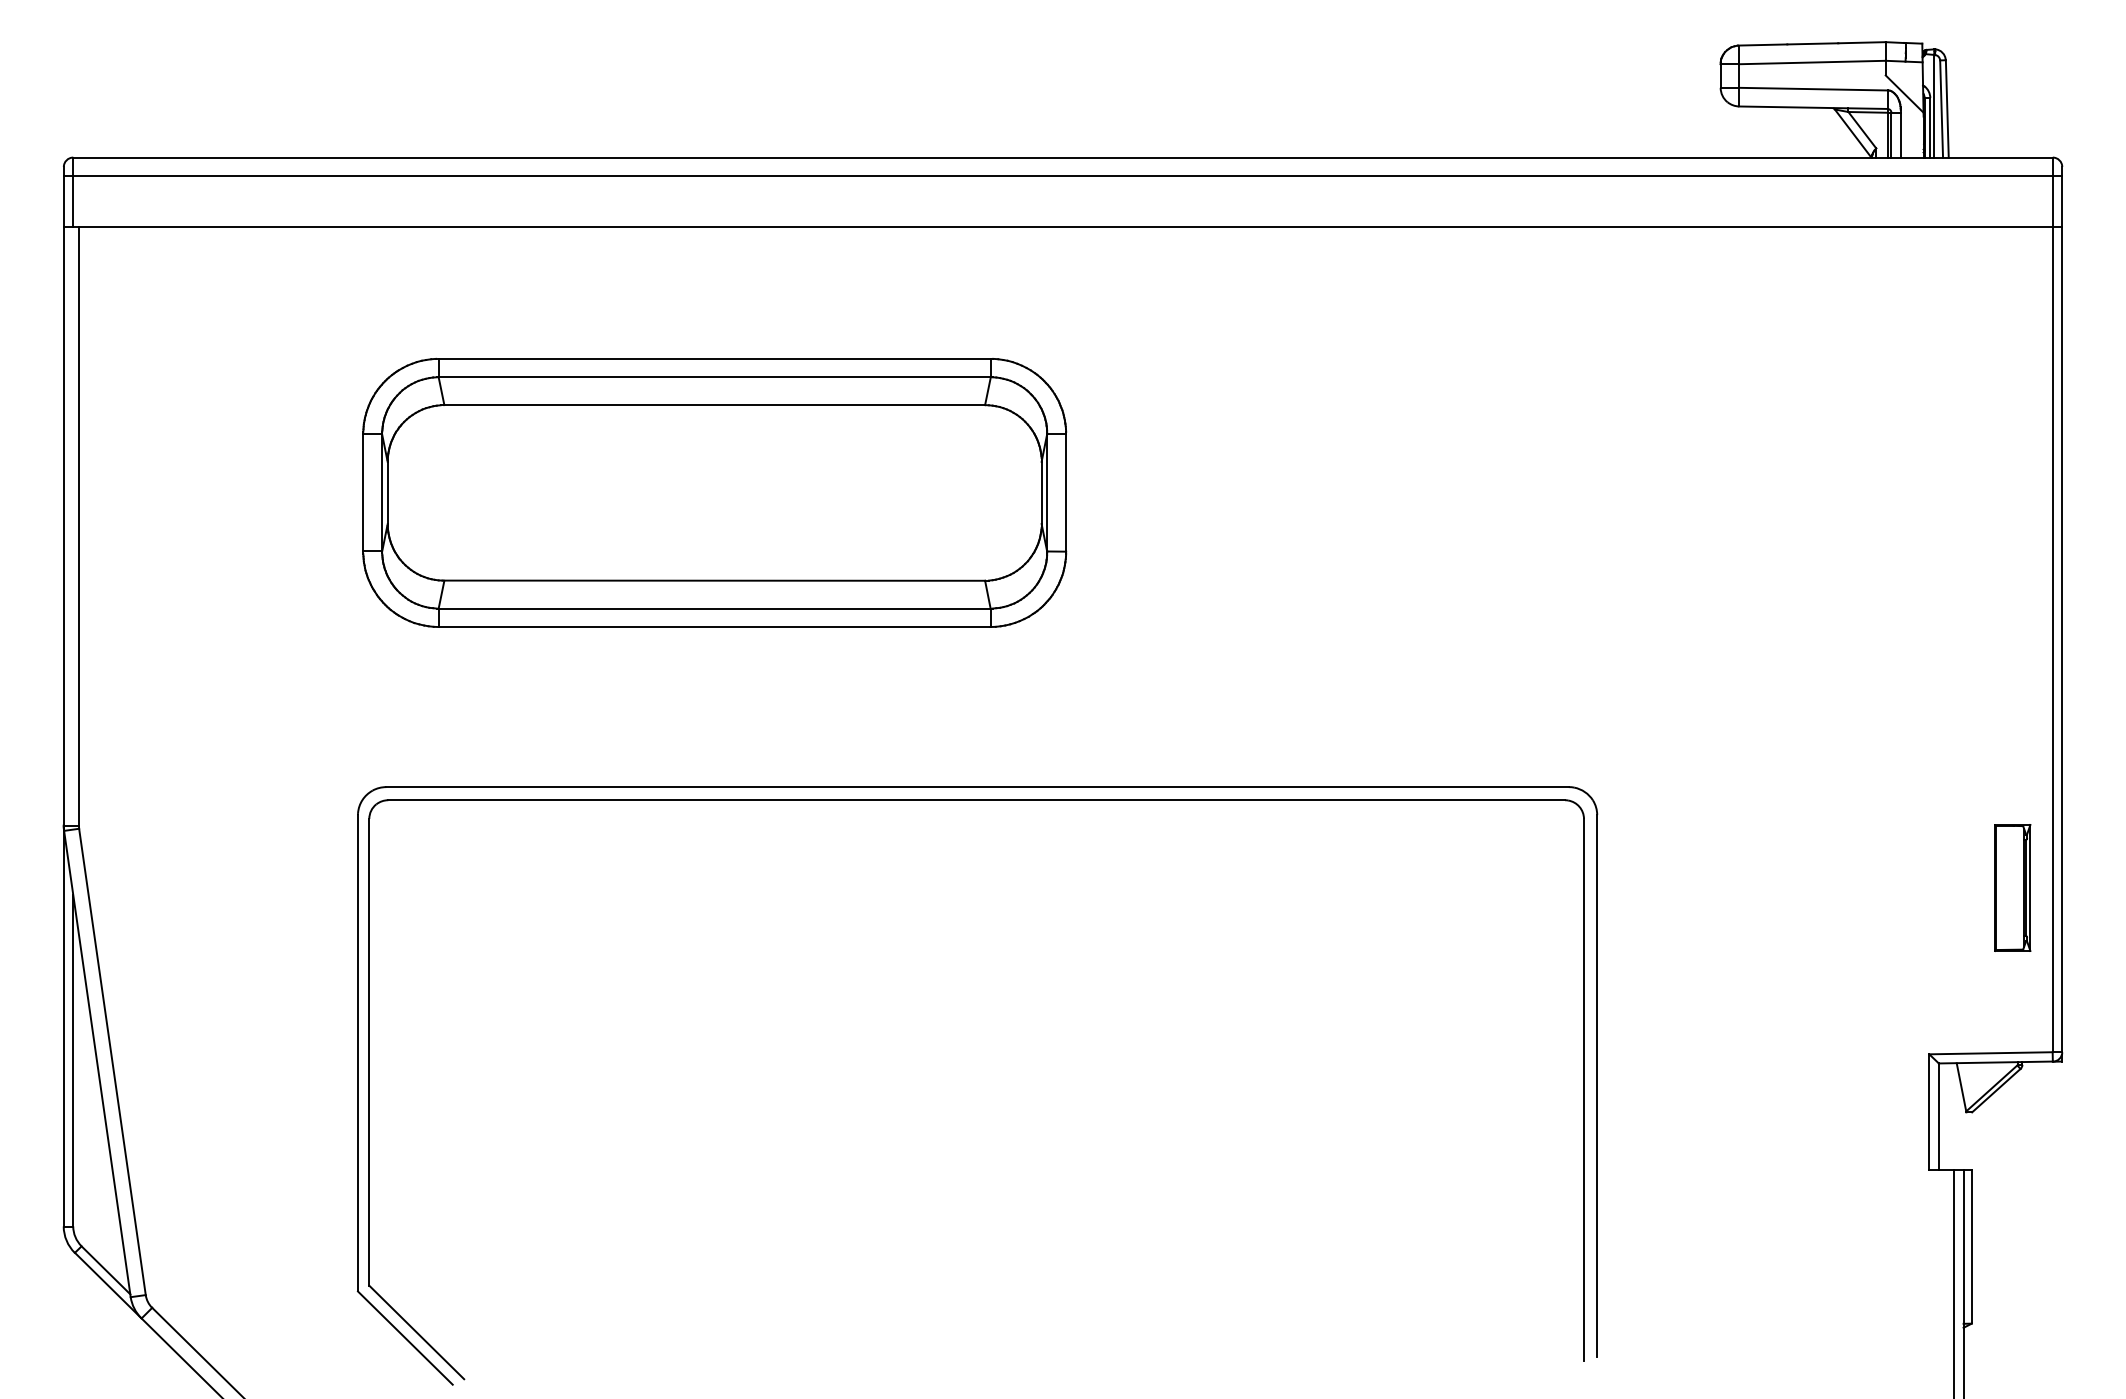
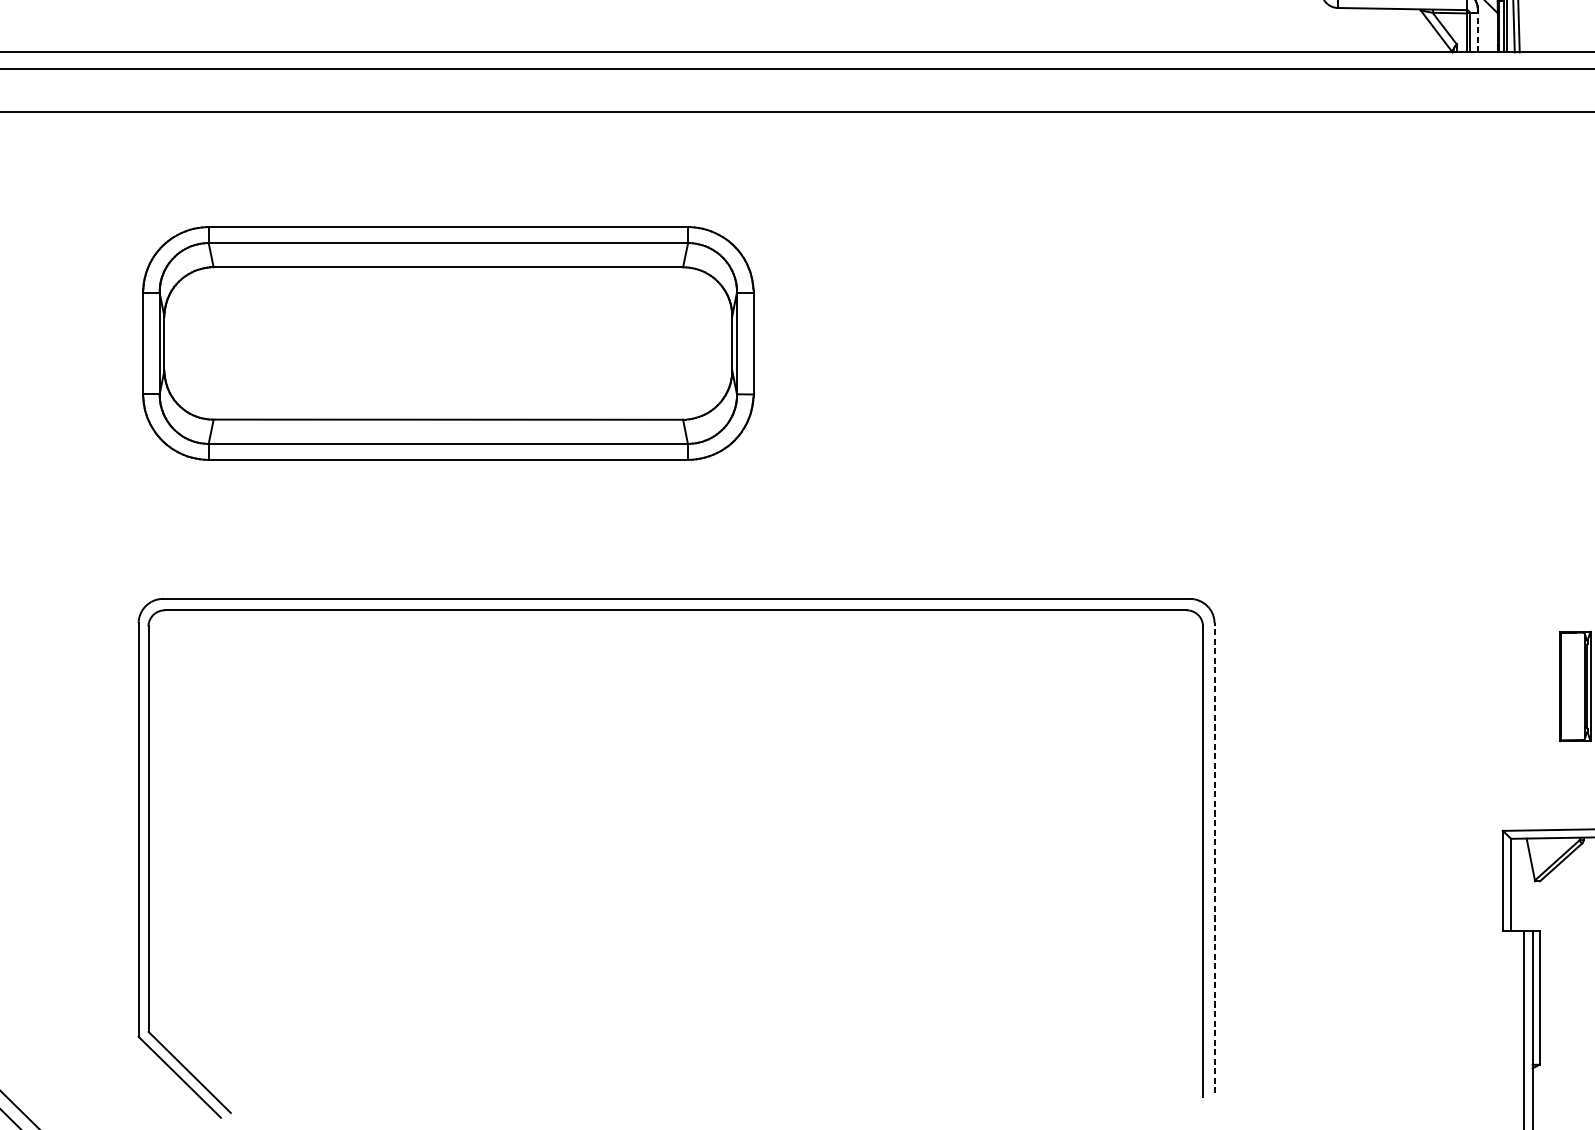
line: (1900, 134) -> (1477, 32), solid -> dashed
line: (1597, 1085) -> (1214, 857), solid -> dashed

